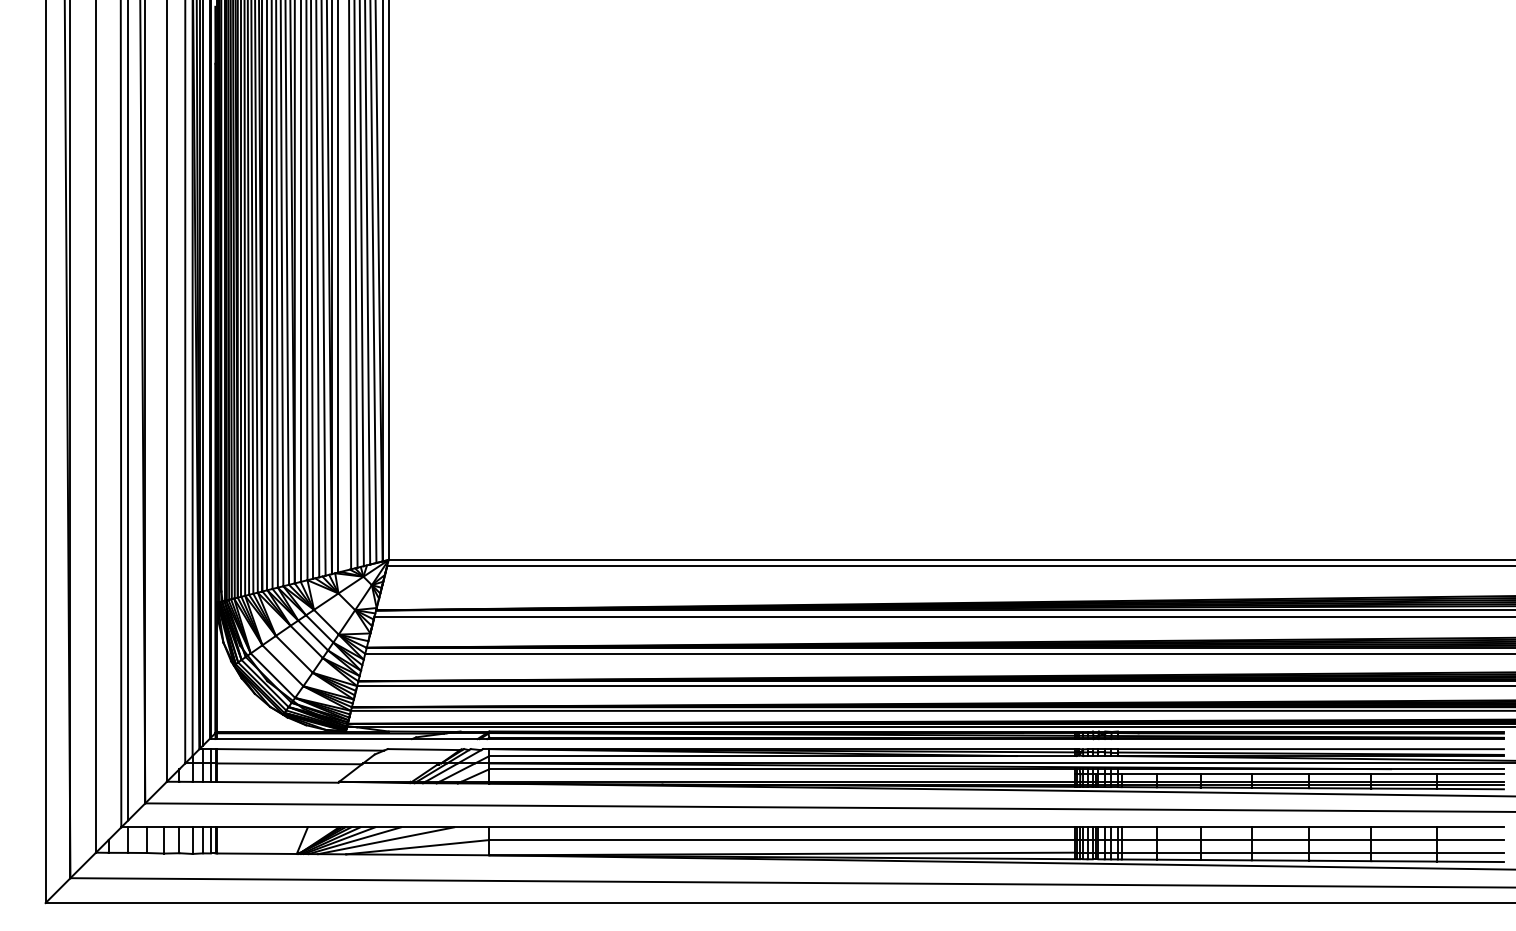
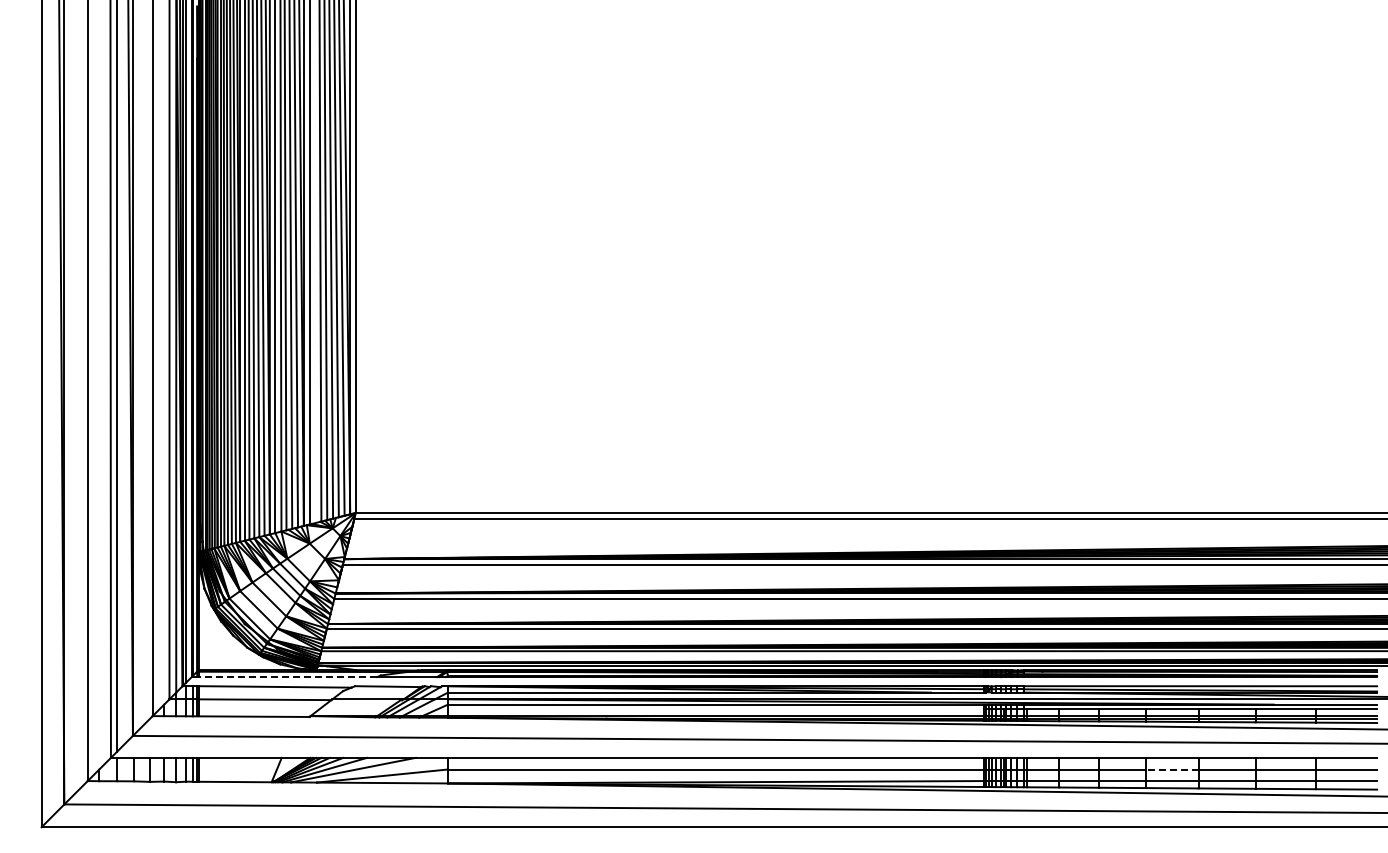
line: (314, 739) -> (287, 677), solid -> dashed
line: (1280, 840) -> (1172, 769), solid -> dashed

